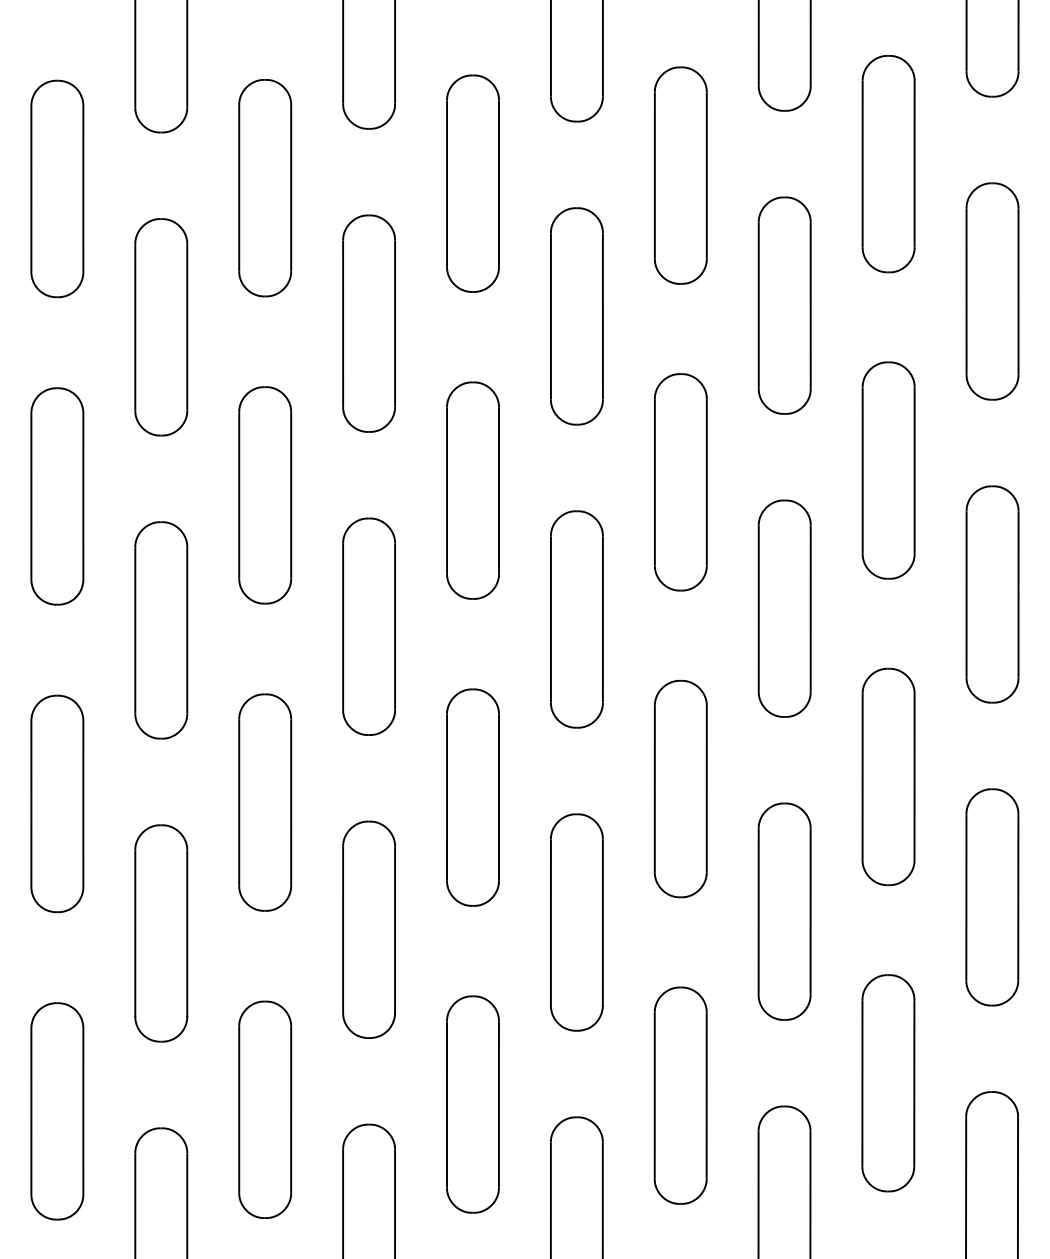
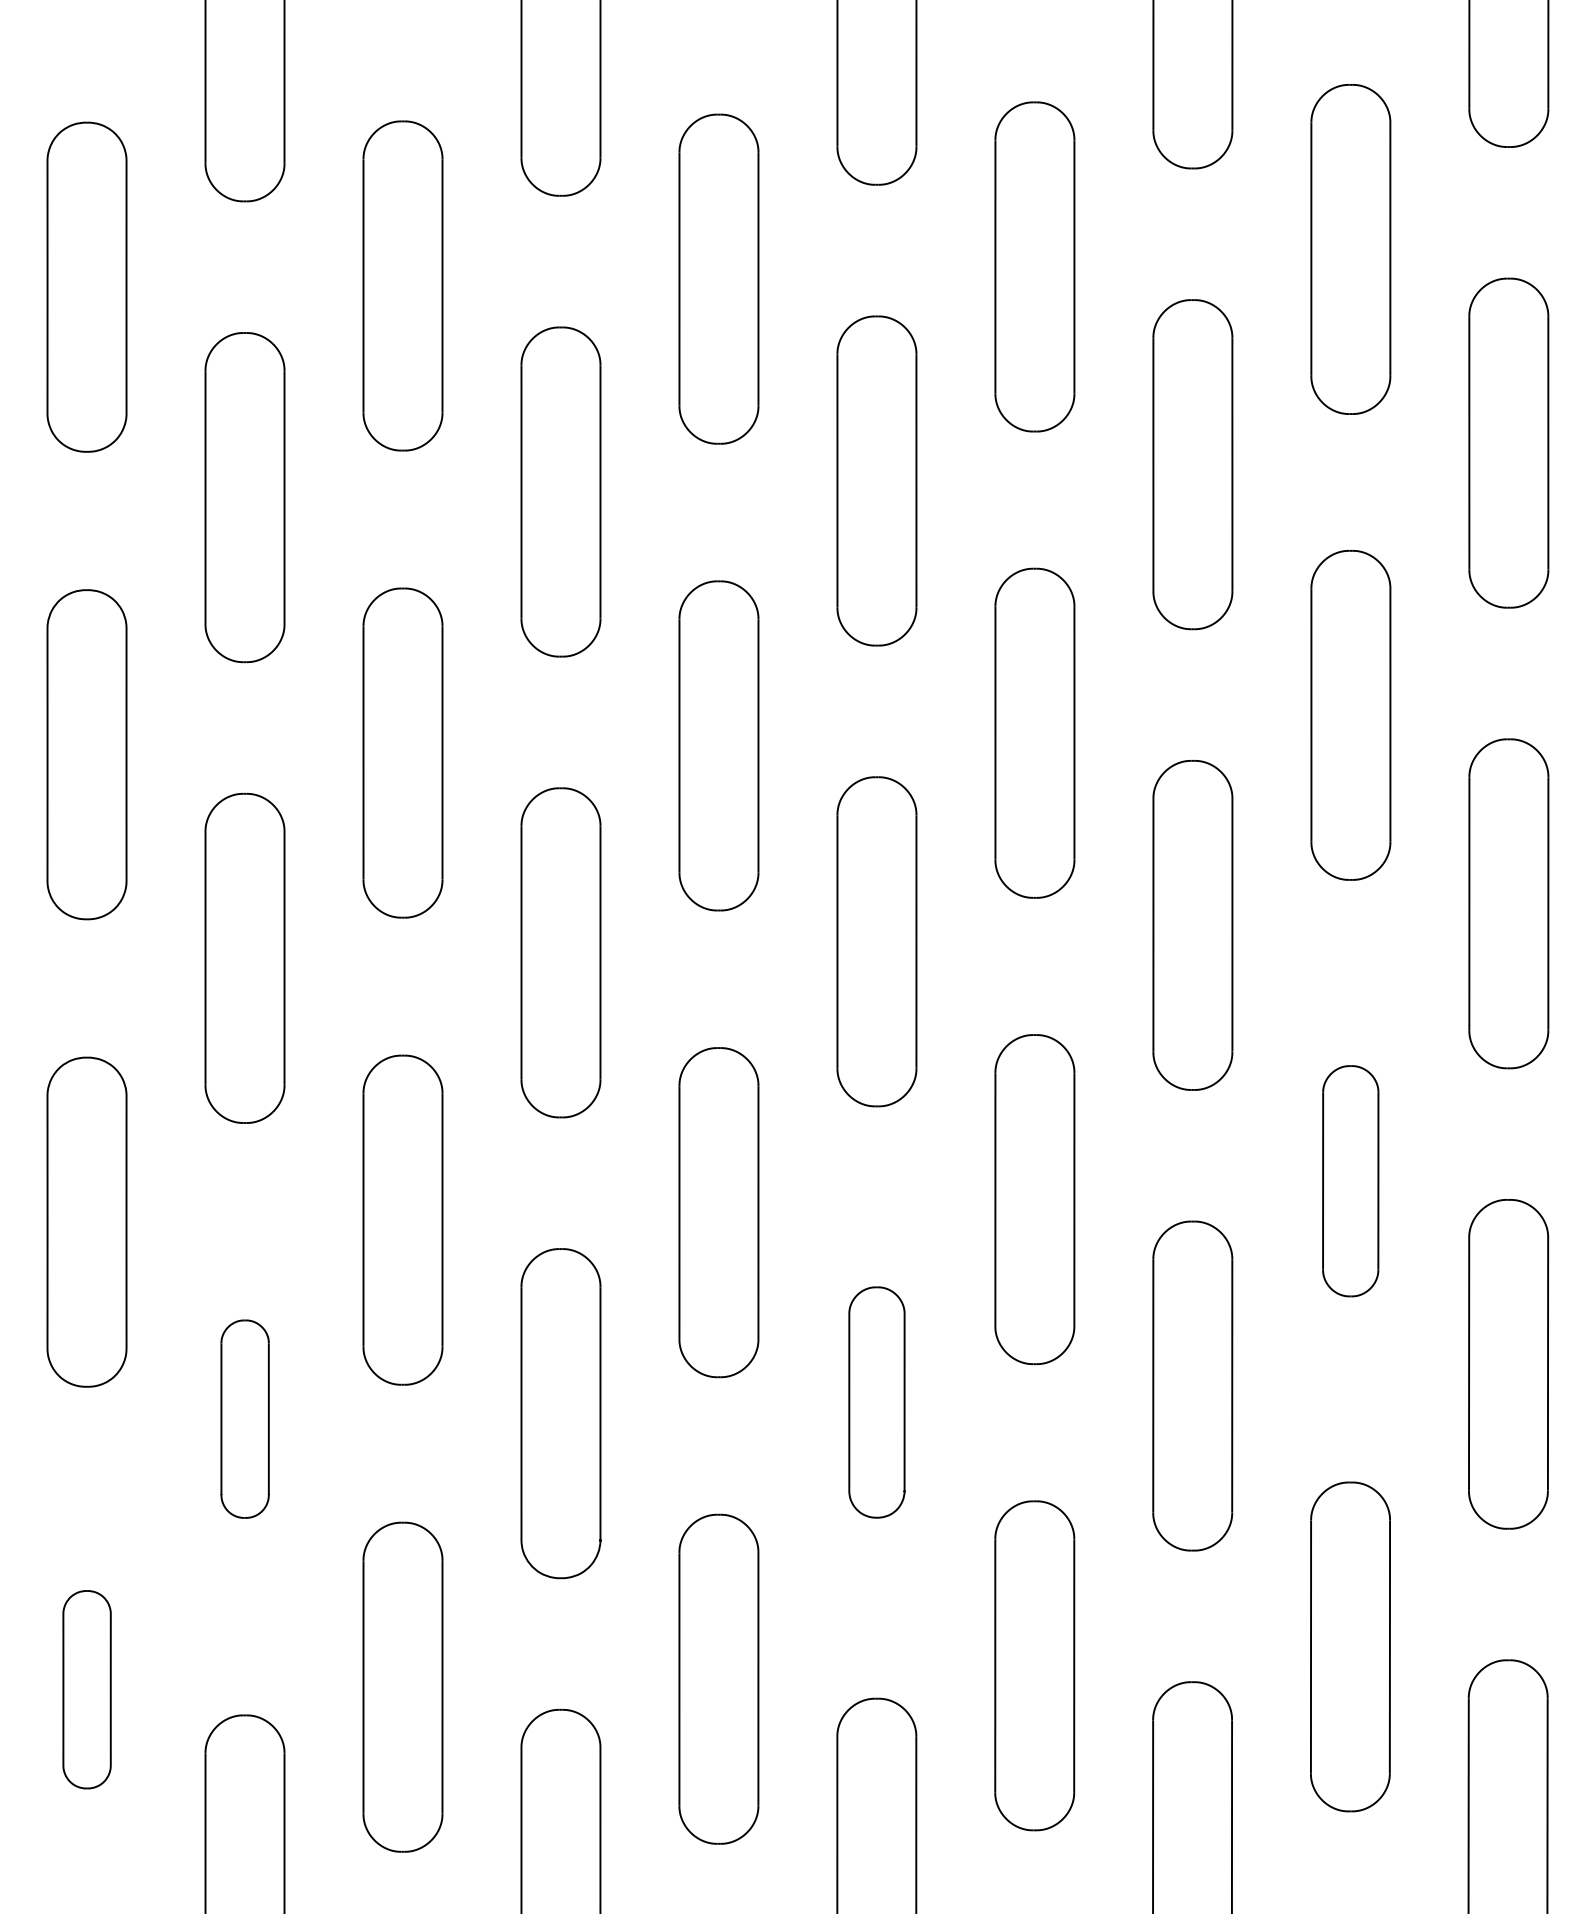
part: (888, 776) -> (1350, 1180), size x0.7
part: (576, 922) -> (876, 1402), size x0.7
part: (161, 933) -> (245, 1419), size x0.6
part: (57, 1111) -> (87, 1689), size x0.6

